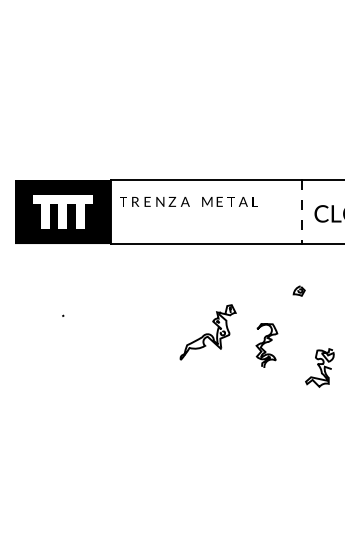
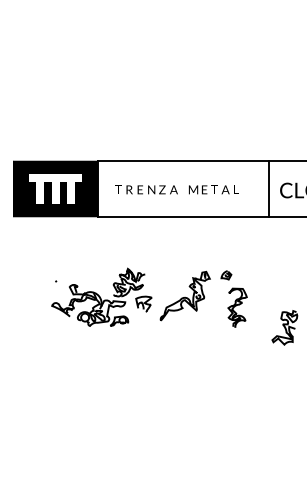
text: (188, 201) -> (176, 189), moved
line: (301, 212) -> (268, 189), dashed -> solid
part: (299, 291) -> (226, 275), moved
part: (114, 332) -> (101, 296), added

